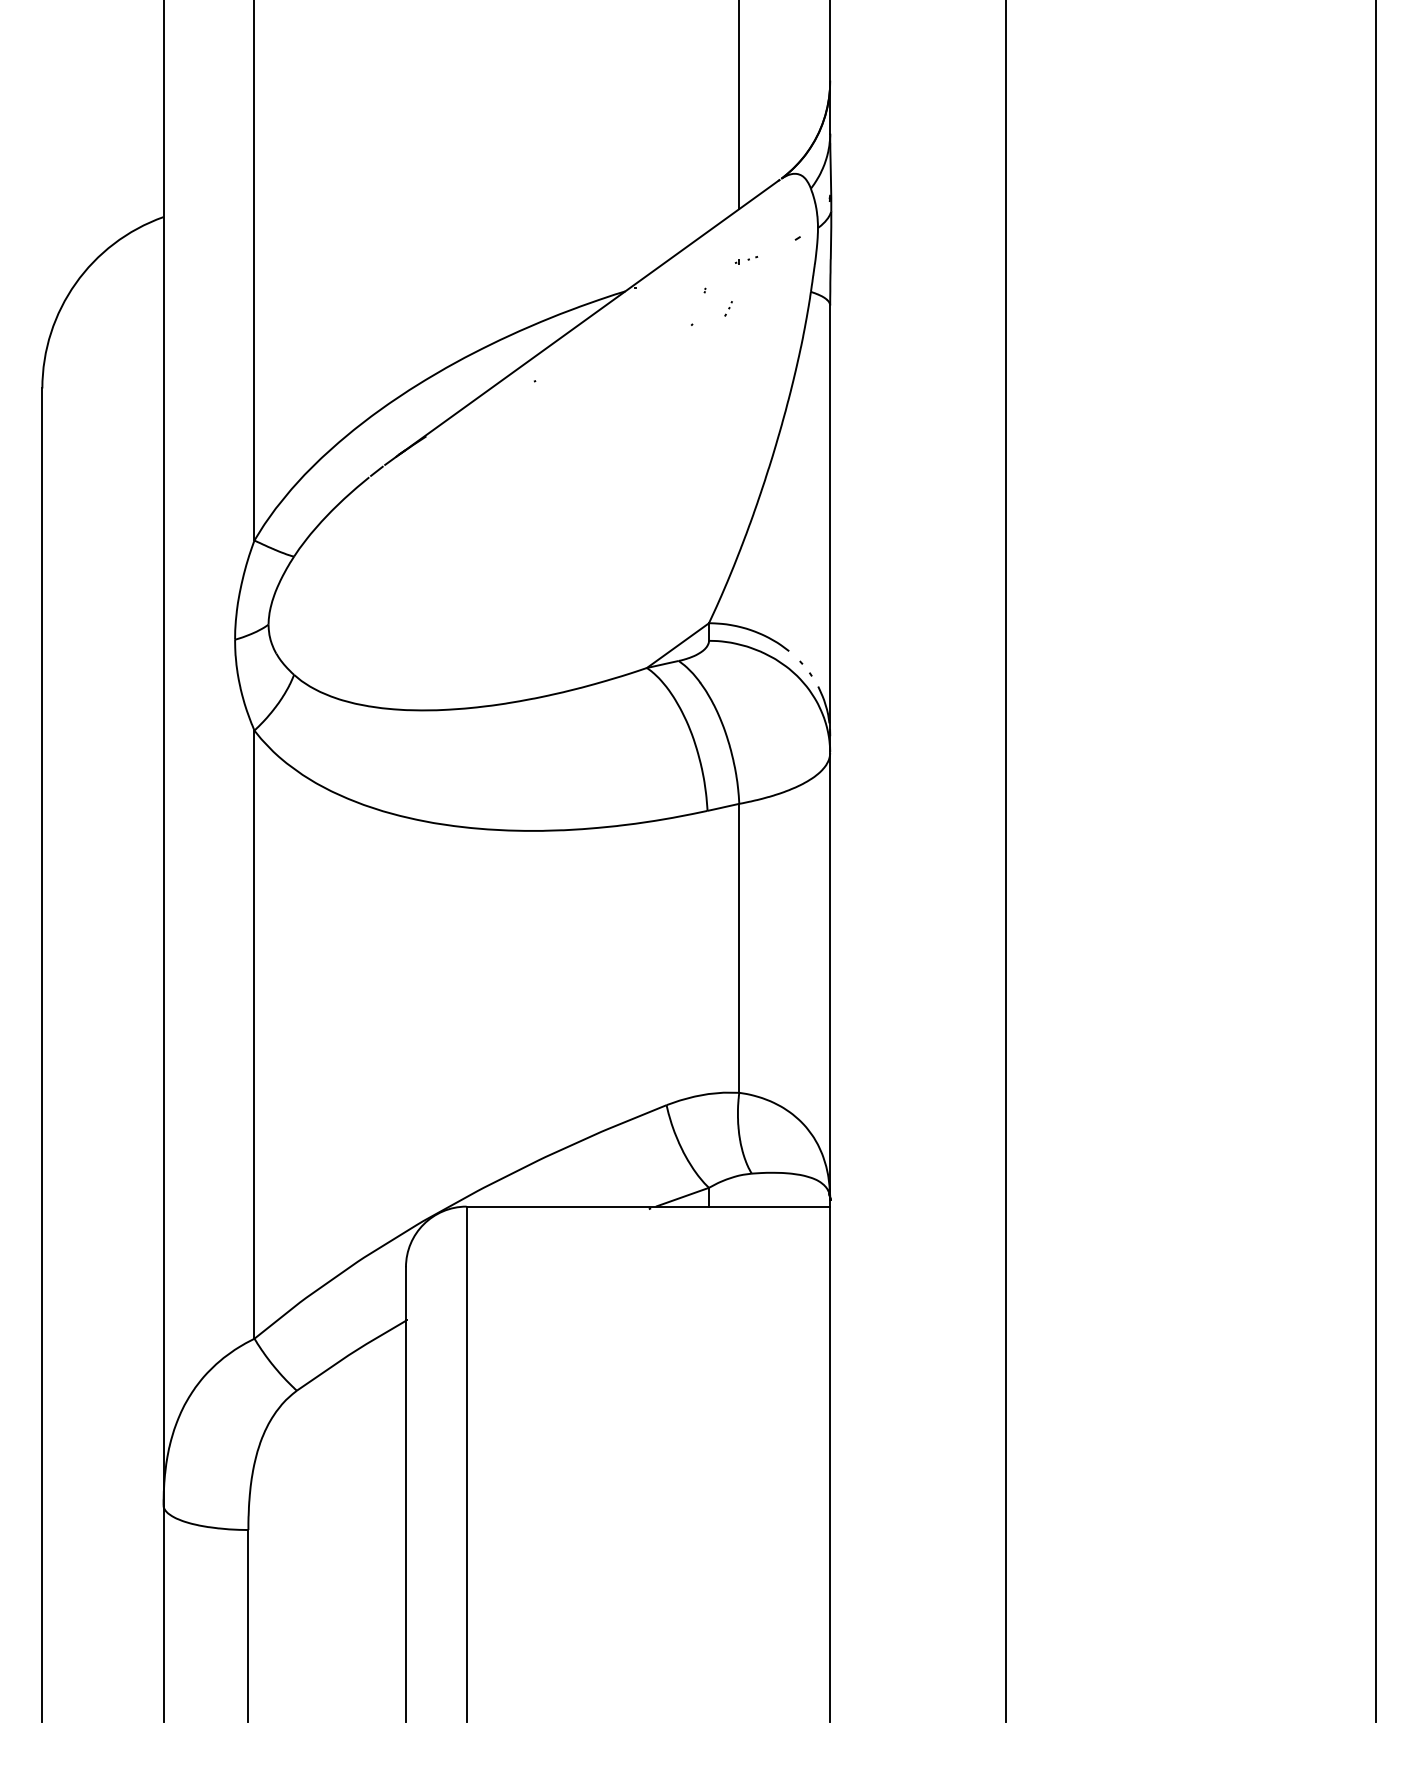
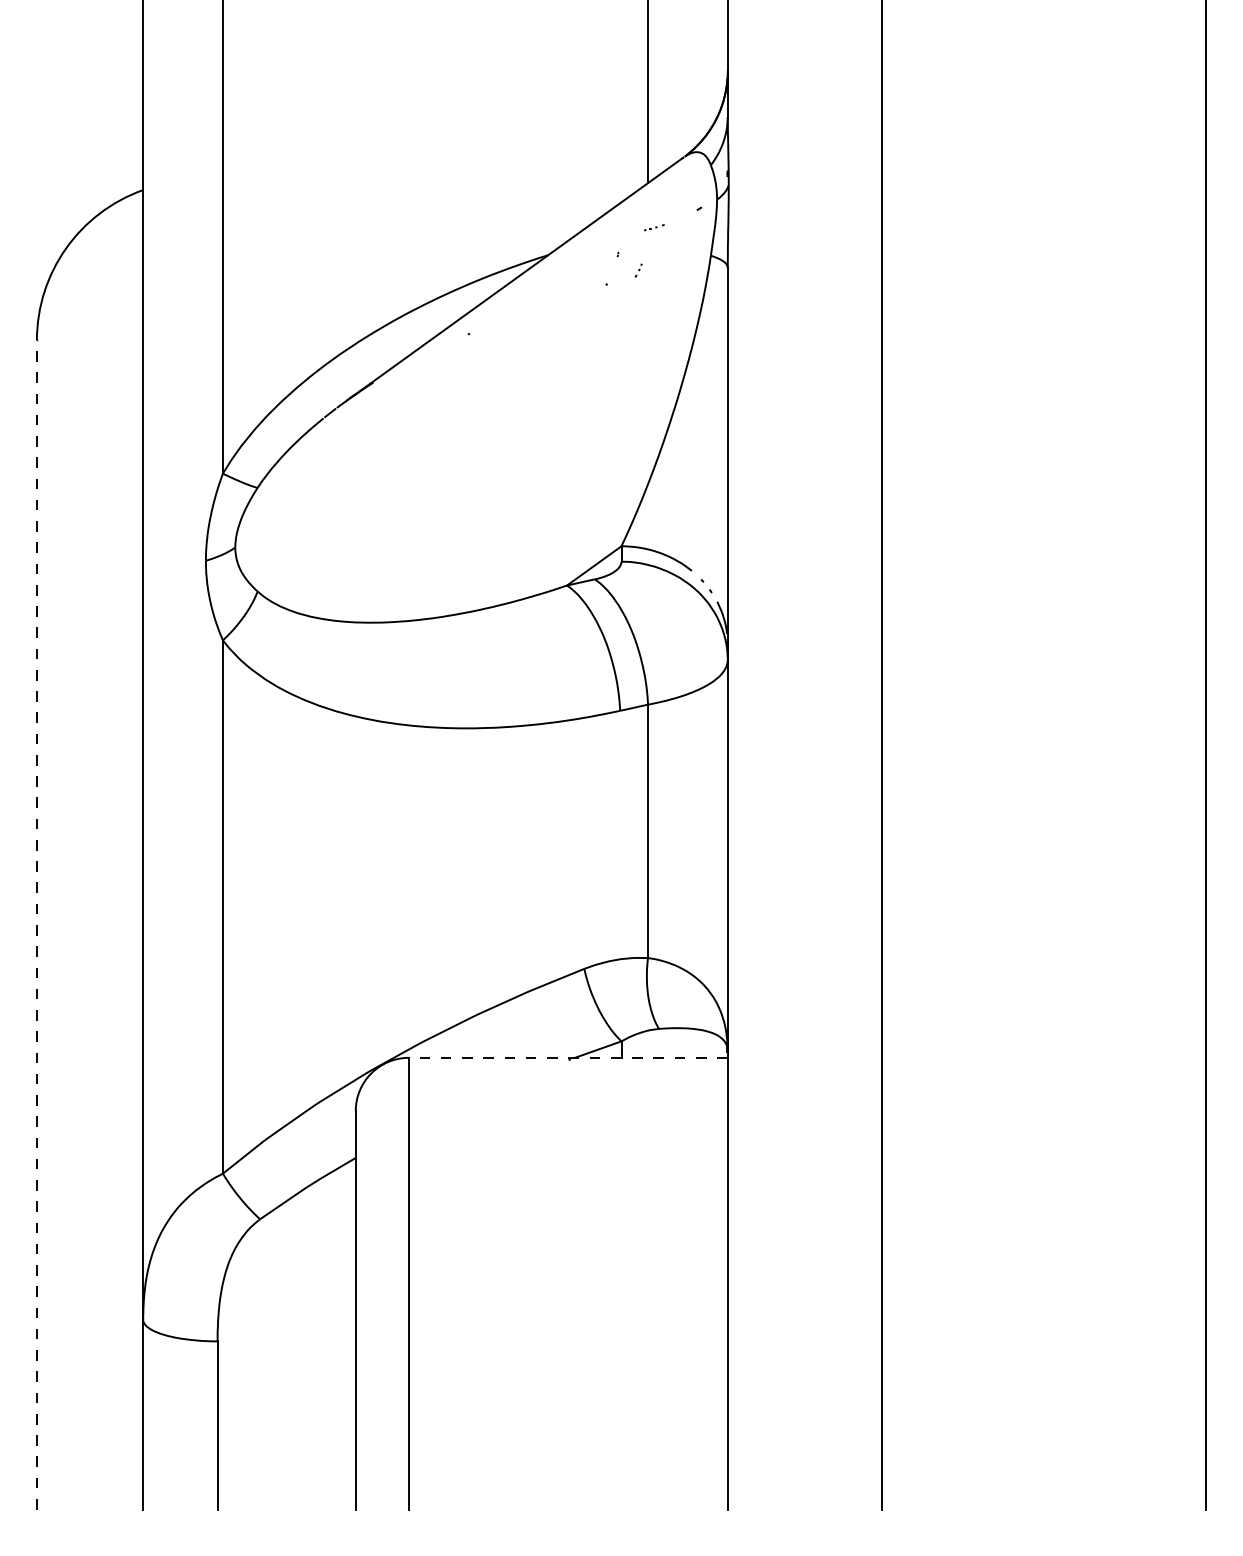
line: (42, 1055) -> (37, 925), solid -> dashed
line: (648, 1206) -> (568, 1057), solid -> dashed

